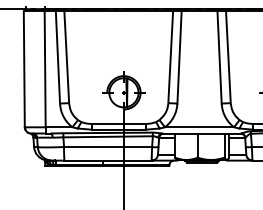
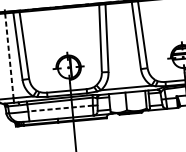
line: (45, 69) -> (9, 55), solid -> dashed
line: (107, 147) -> (60, 108), solid -> dashed

